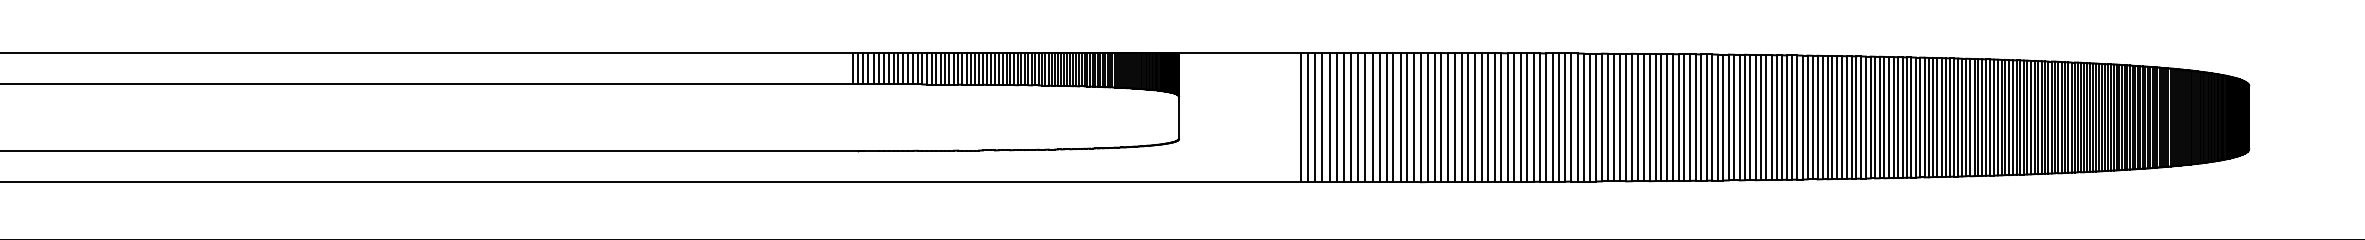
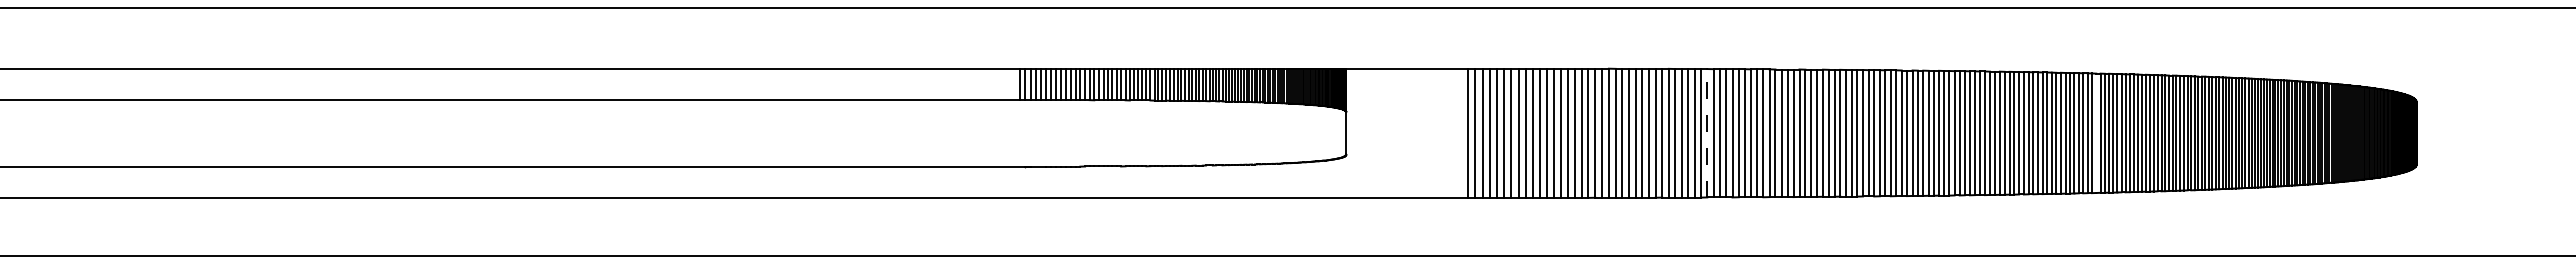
line: (1540, 116) -> (1707, 132), solid -> dashed
line: (1929, 116) -> (2096, 132), removed

